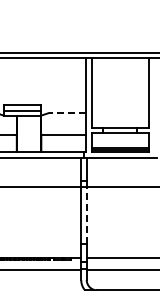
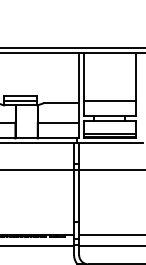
line: (120, 110) -> (109, 100), added
line: (67, 113) -> (61, 103), dashed -> solid
line: (86, 215) -> (78, 196), dashed -> solid

